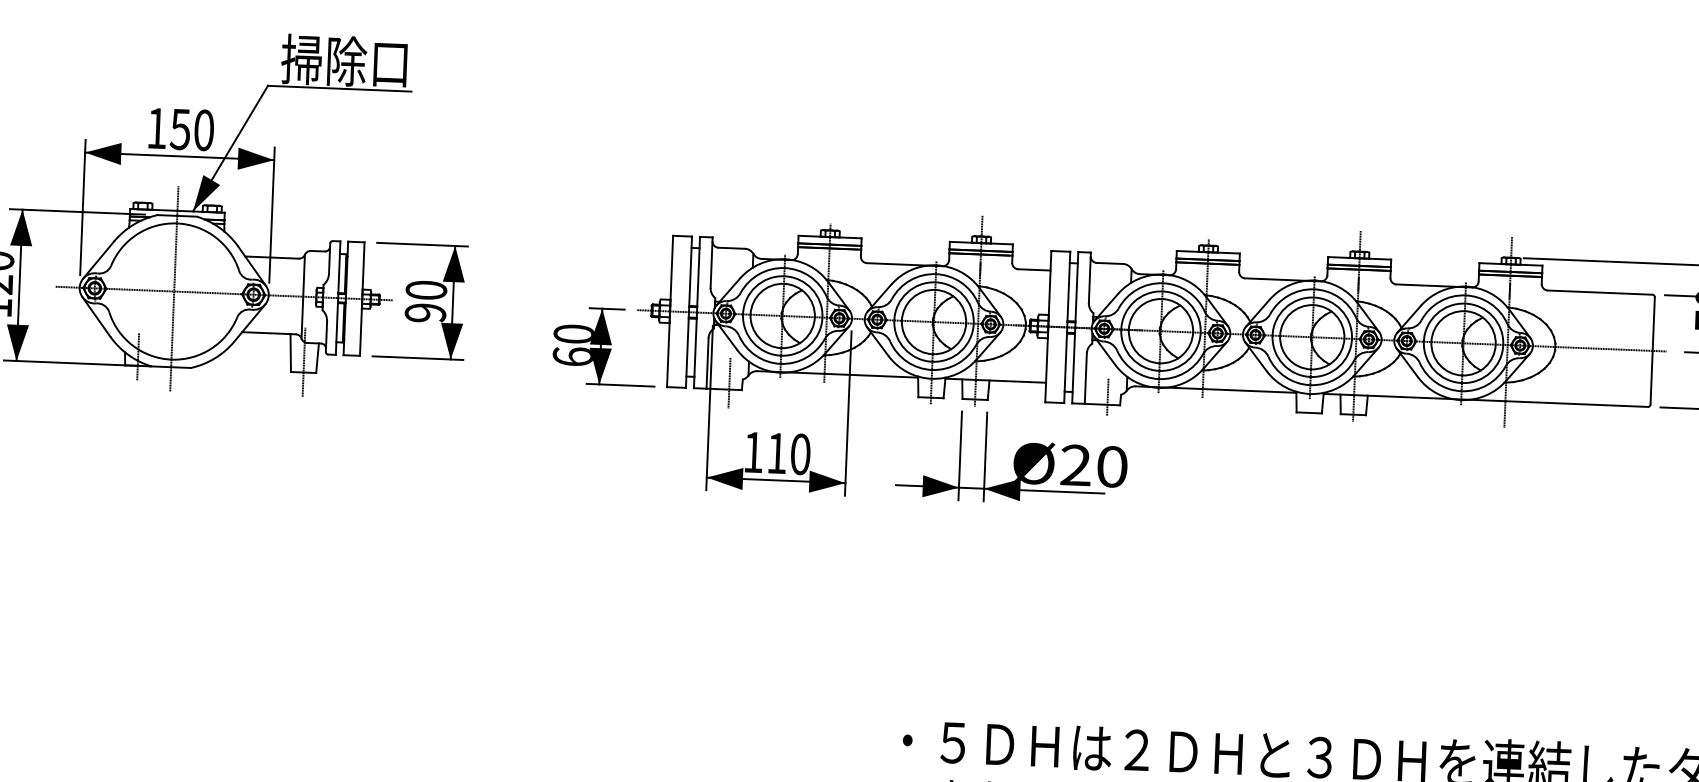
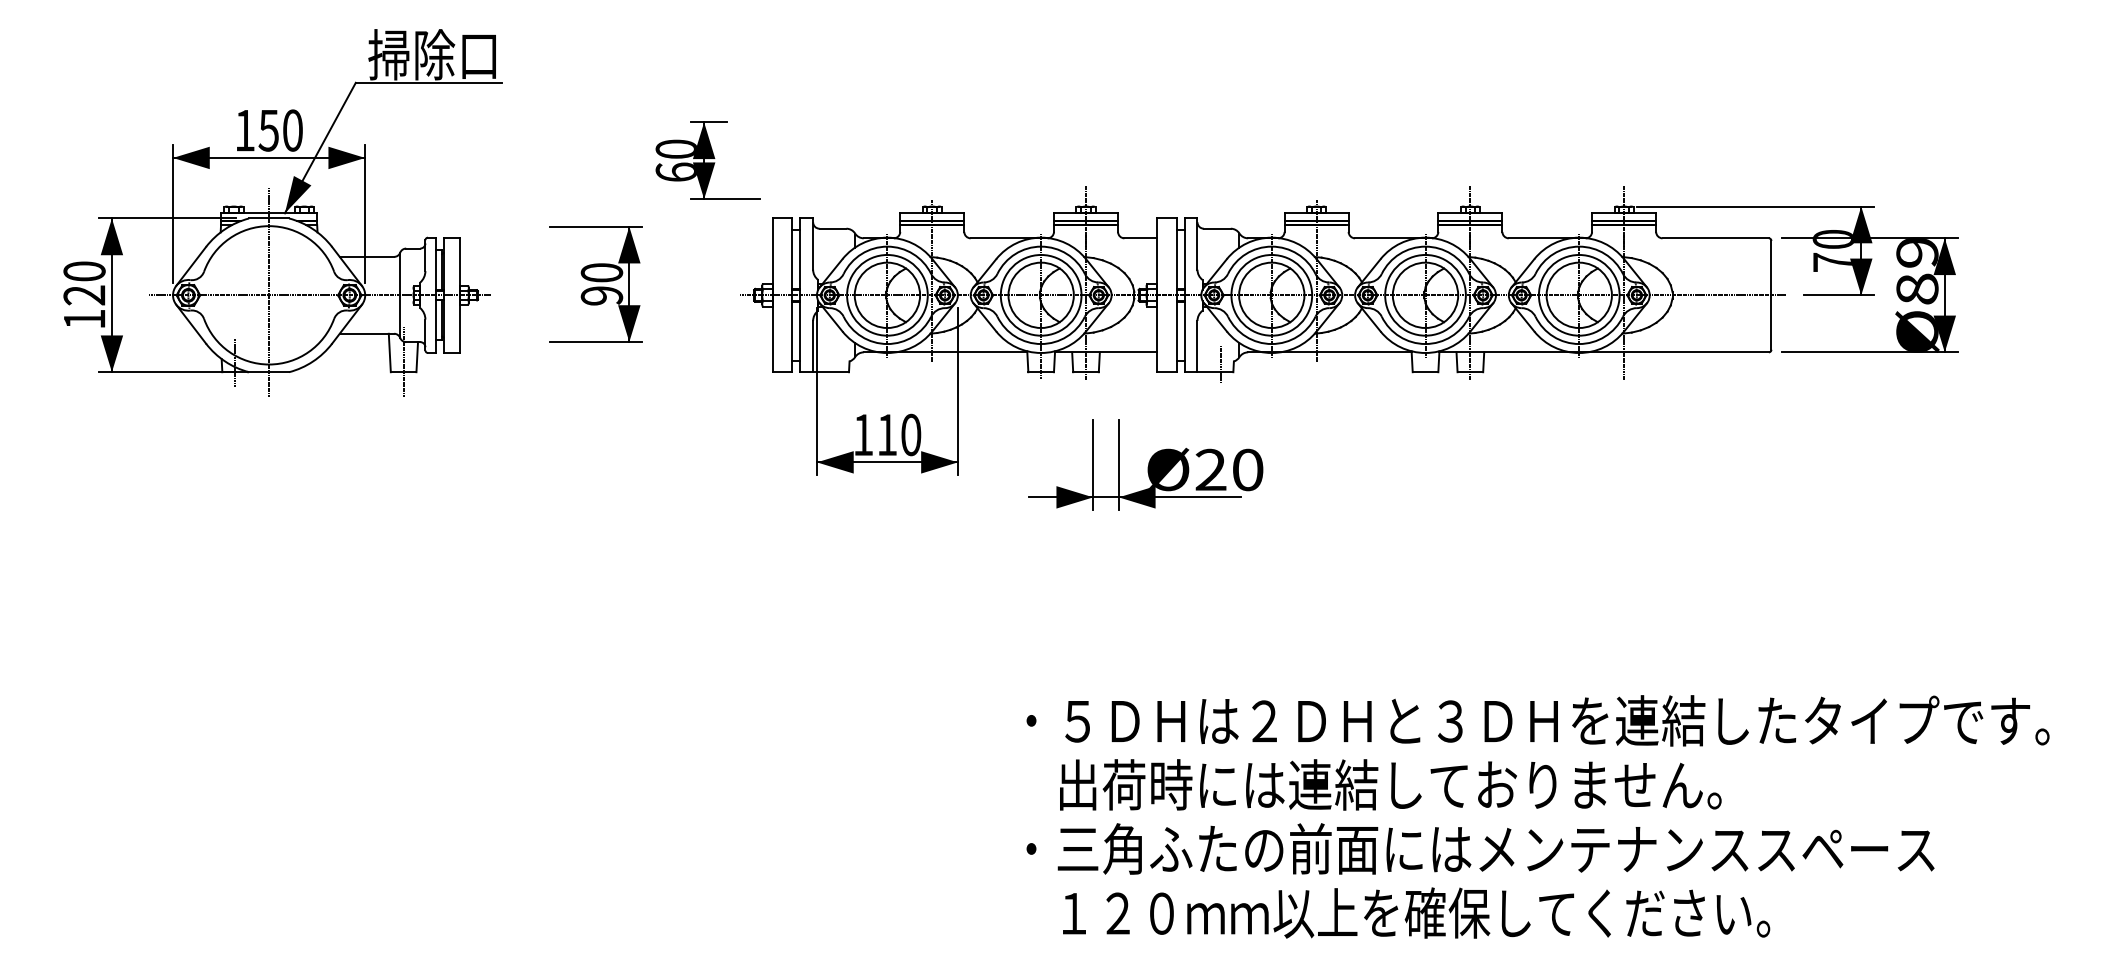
part: (419, 301) -> (595, 284), moved
part: (604, 346) -> (707, 160), moved
line: (729, 383) -> (836, 365), removed
part: (1011, 457) -> (1145, 464), moved

